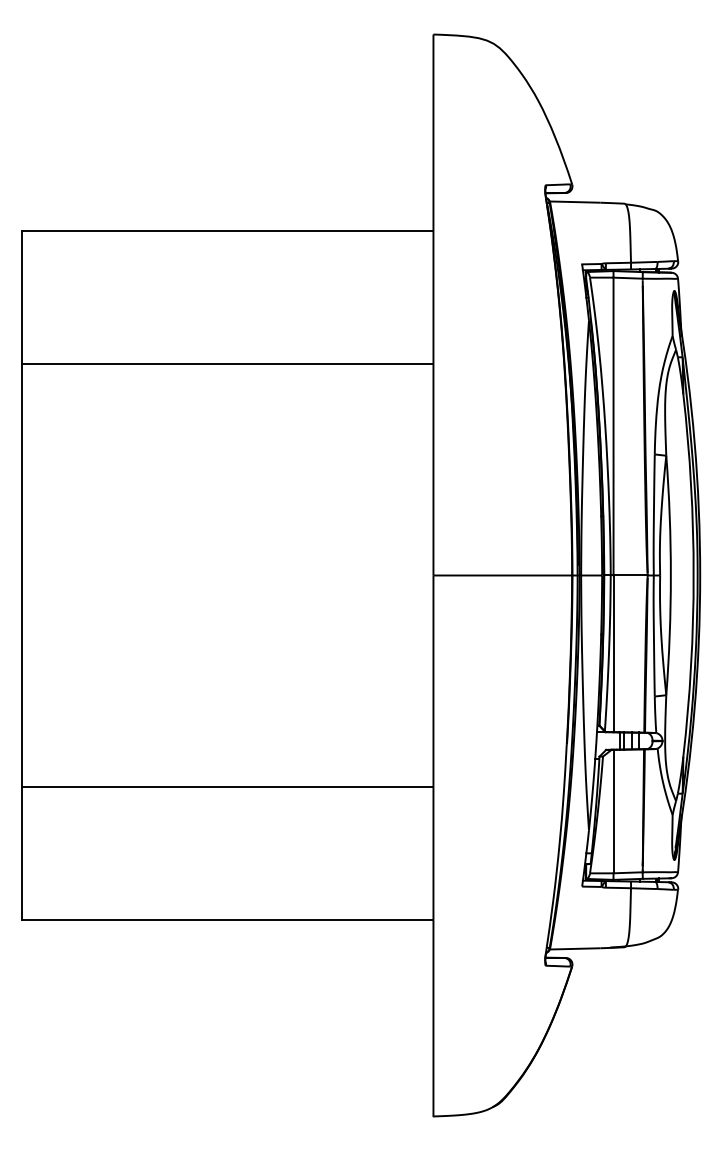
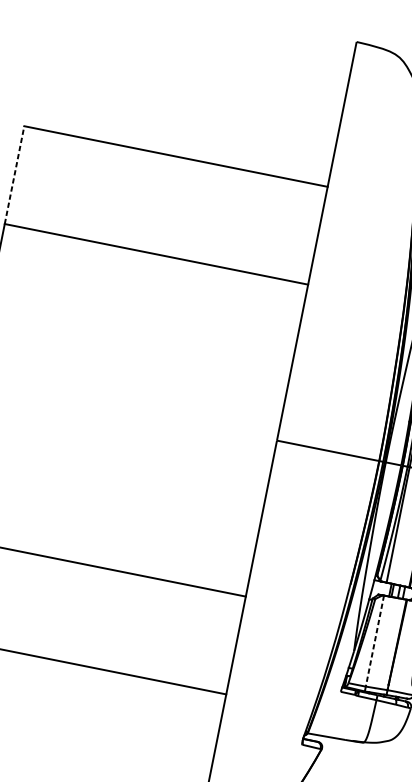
line: (21, 296) -> (14, 174), solid -> dashed
line: (613, 811) -> (374, 641), solid -> dashed

